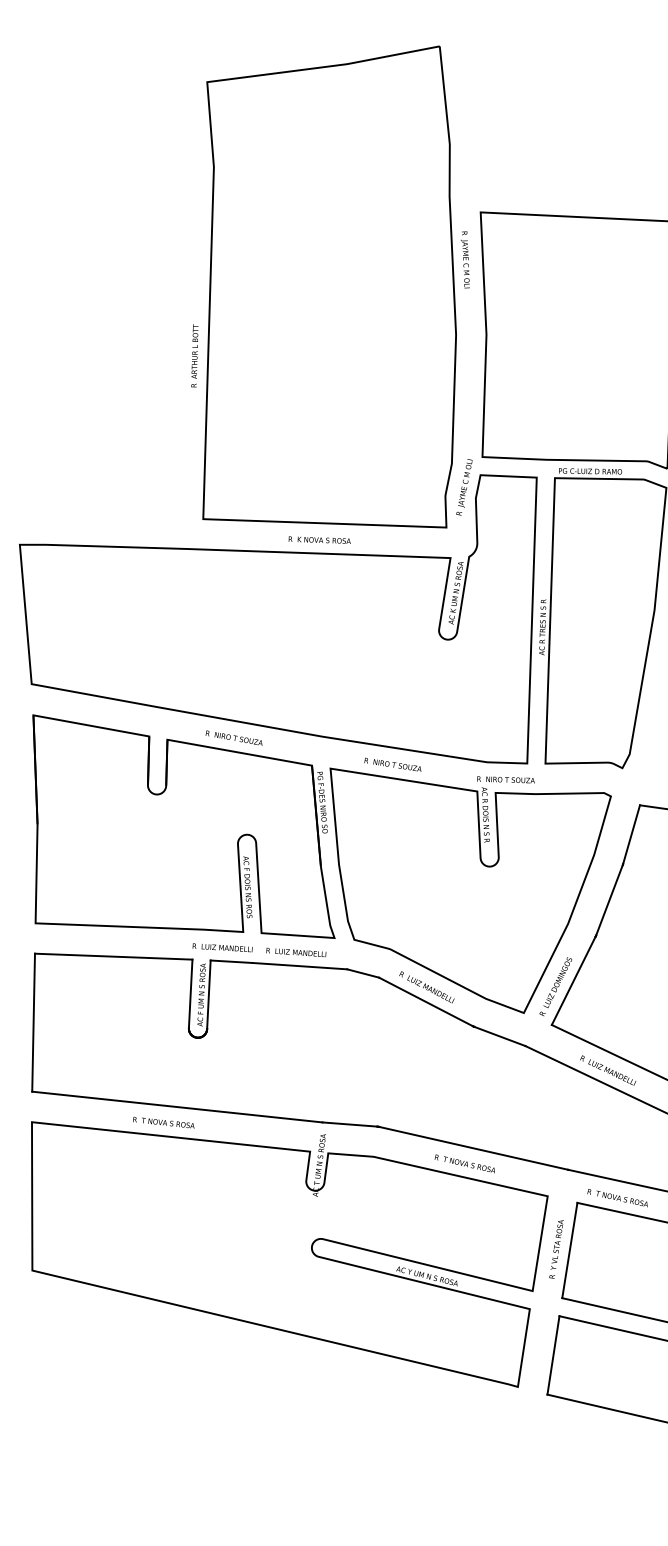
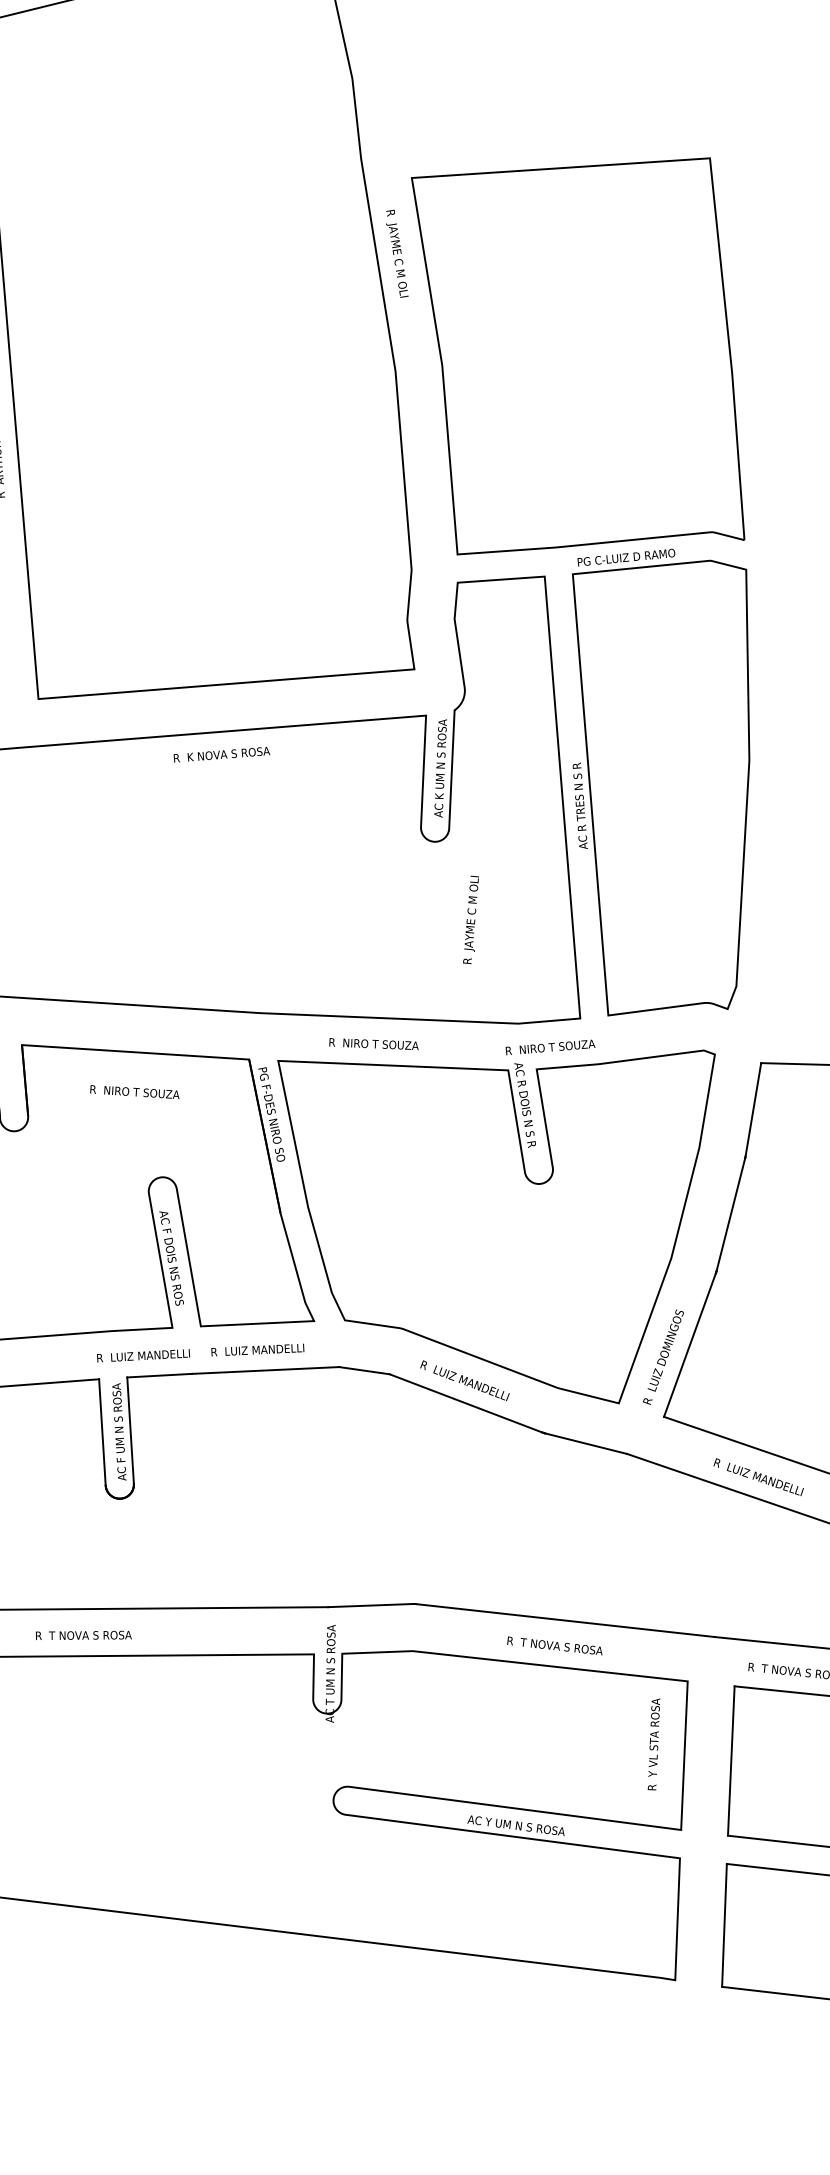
text: (464, 487) -> (471, 920), moved
text: (319, 539) -> (221, 753), moved
text: (233, 737) -> (133, 1091), moved
text: (556, 1249) -> (654, 1744), moved

